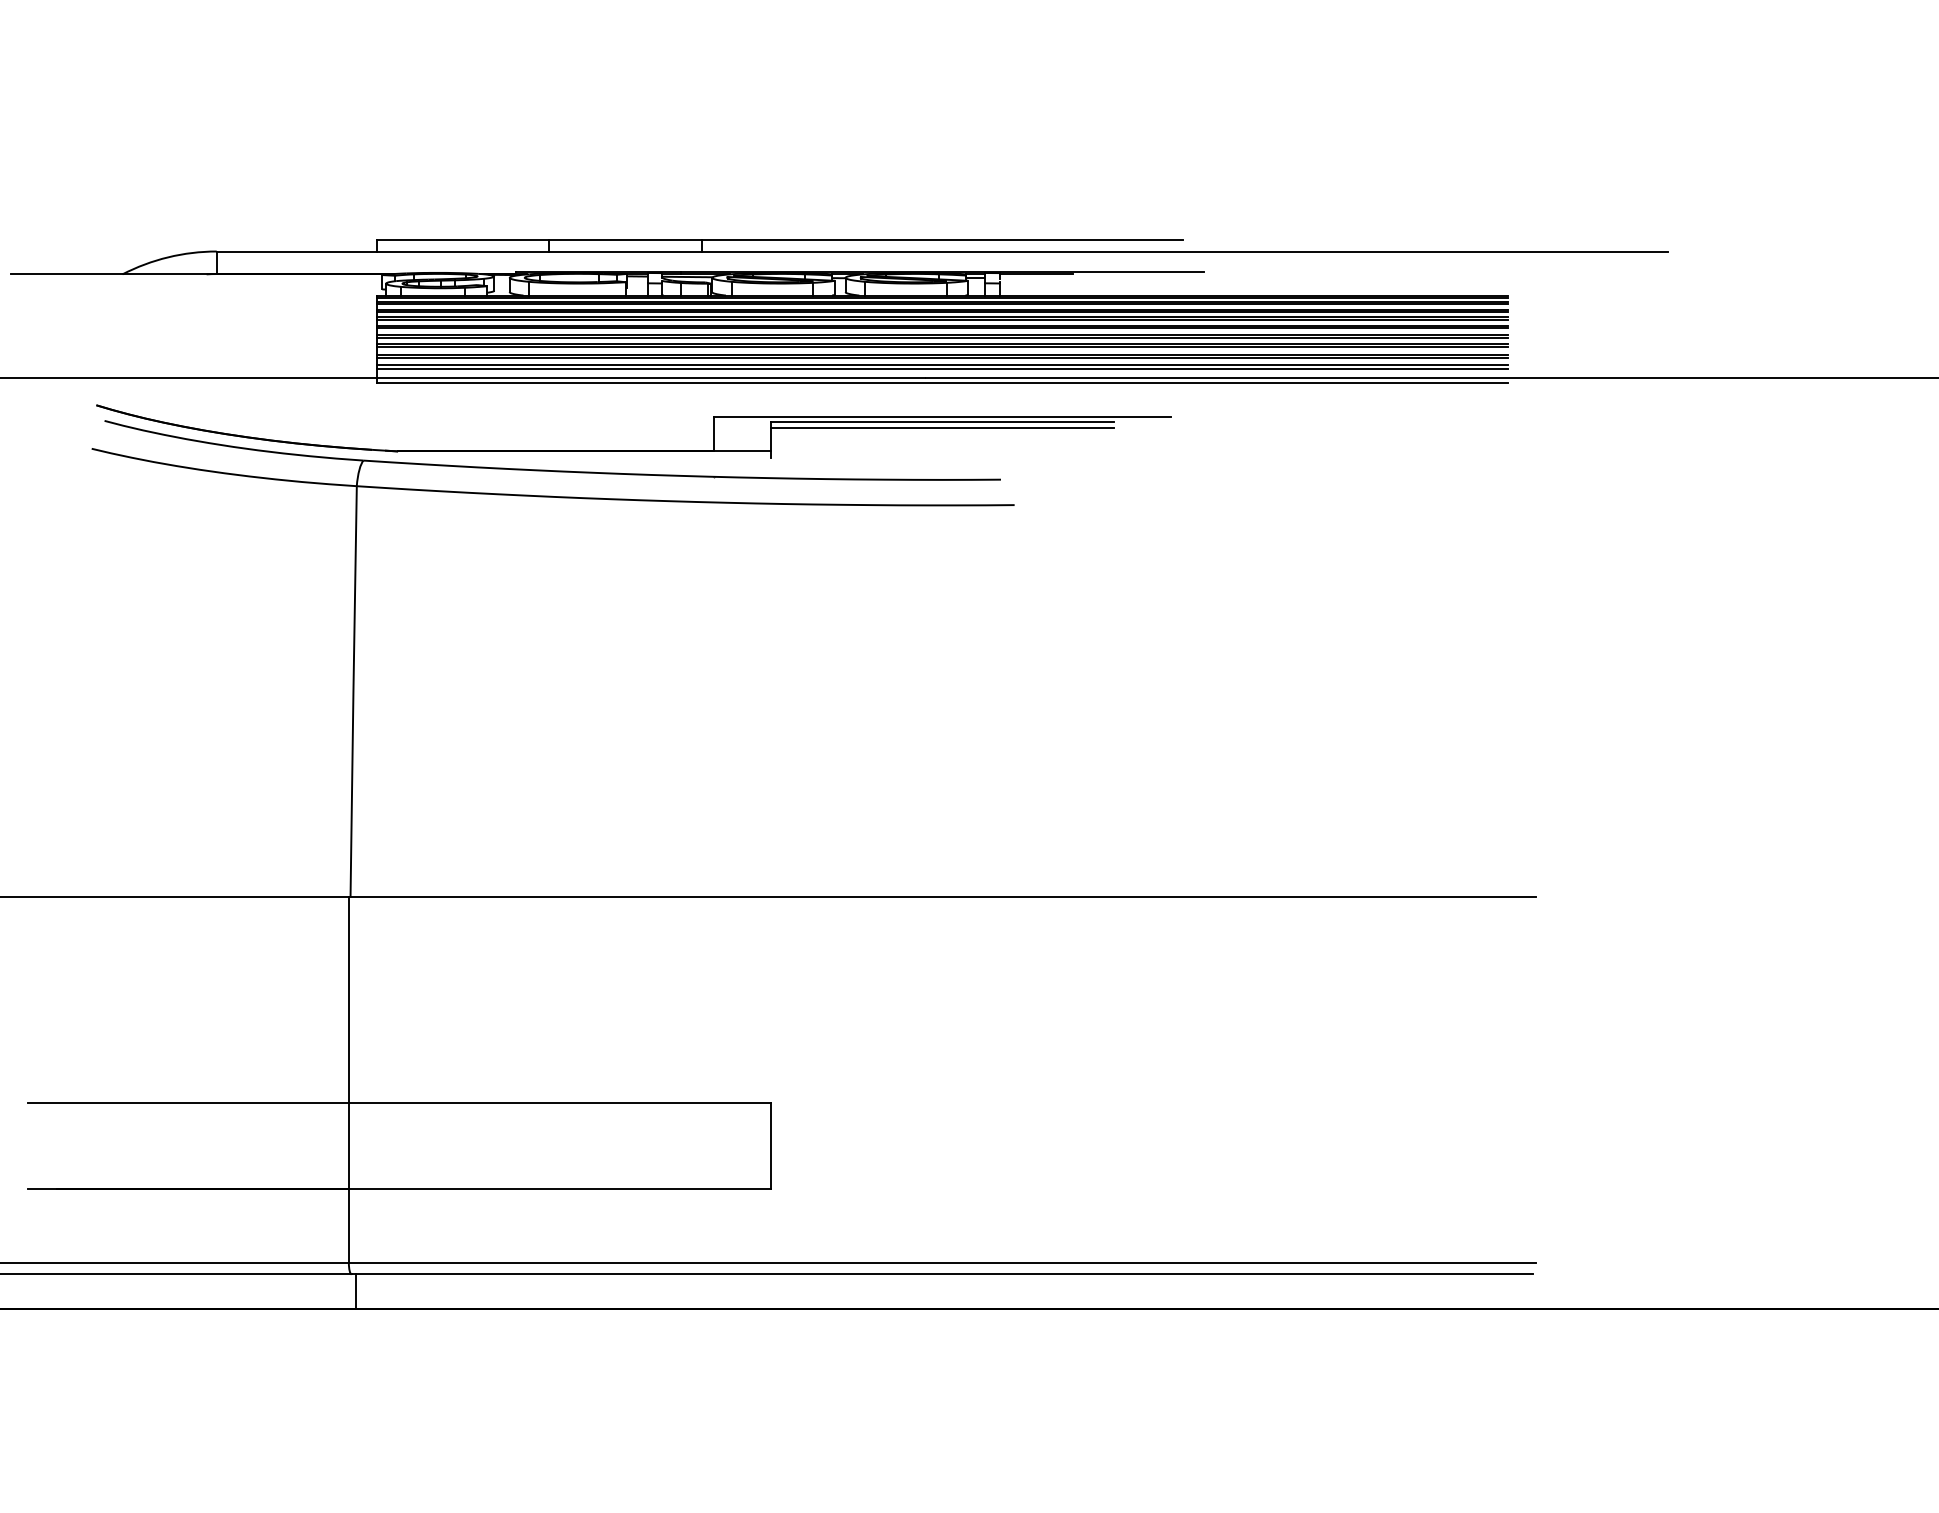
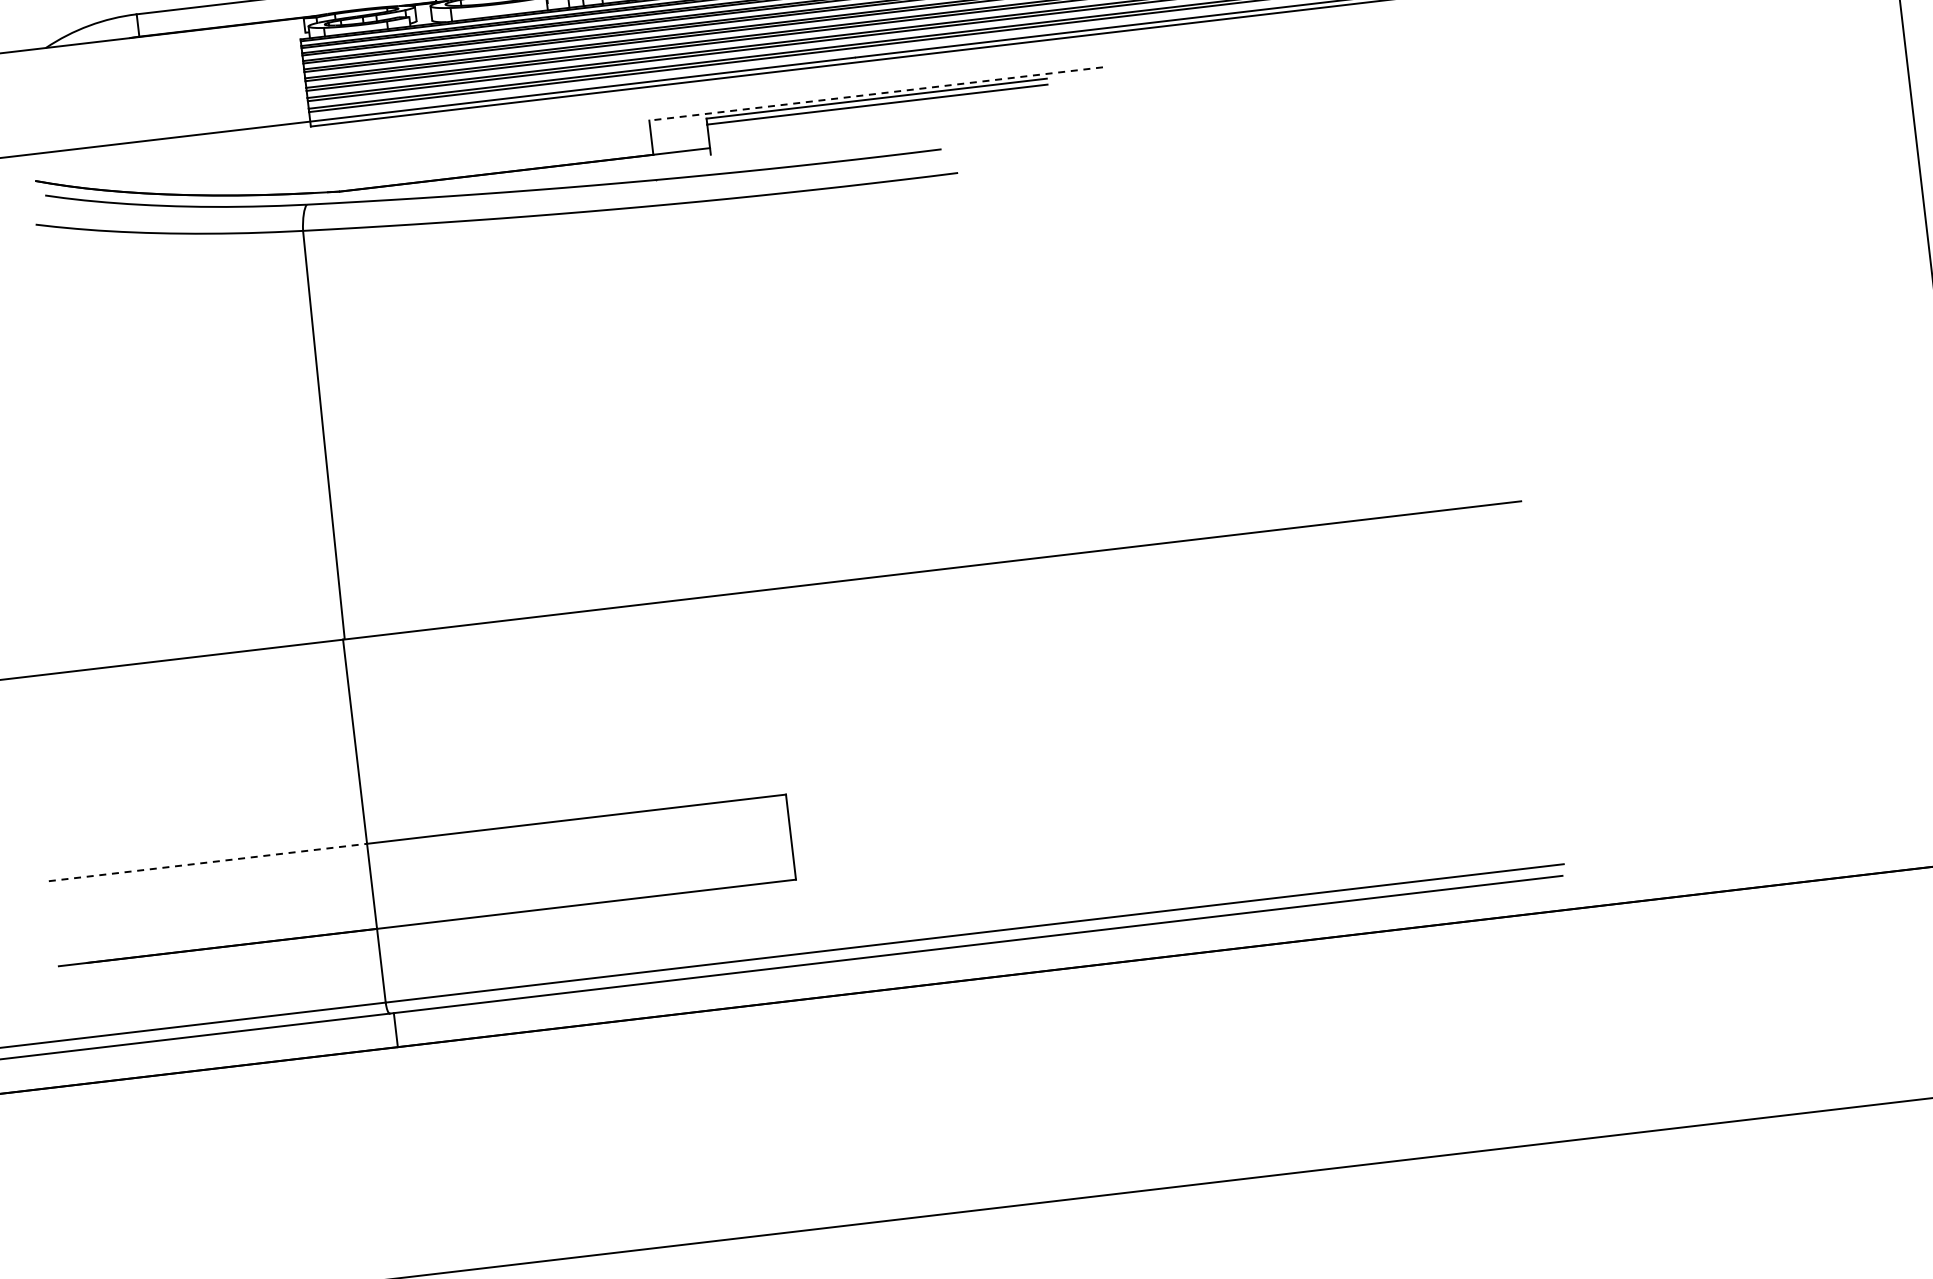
line: (942, 417) -> (876, 94), solid -> dashed
line: (189, 1102) -> (208, 862), solid -> dashed

